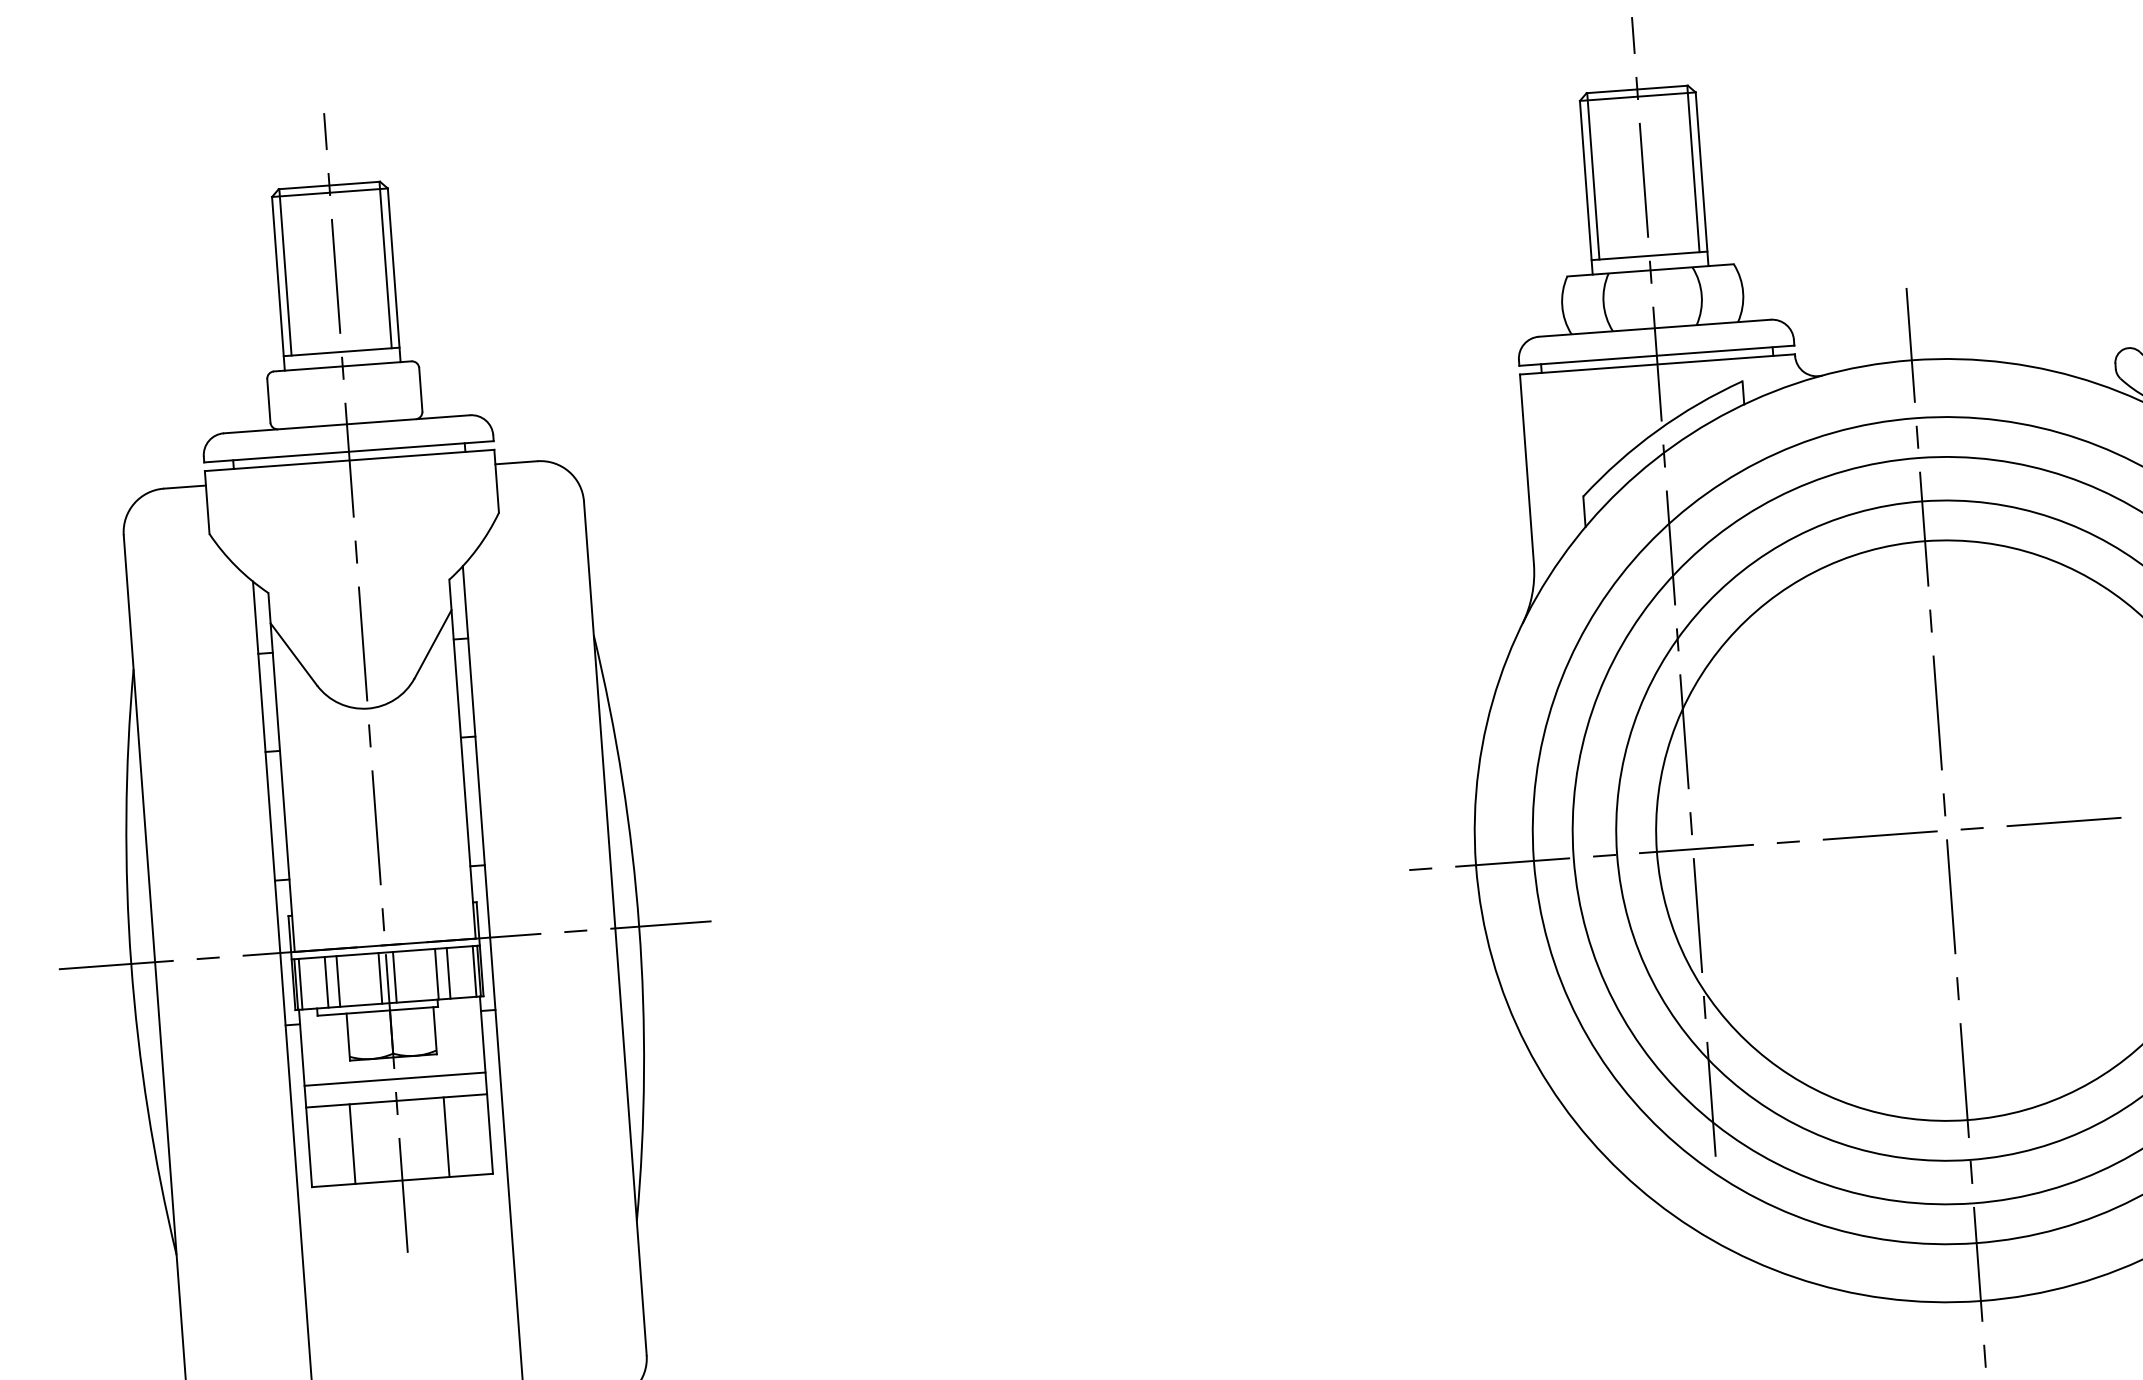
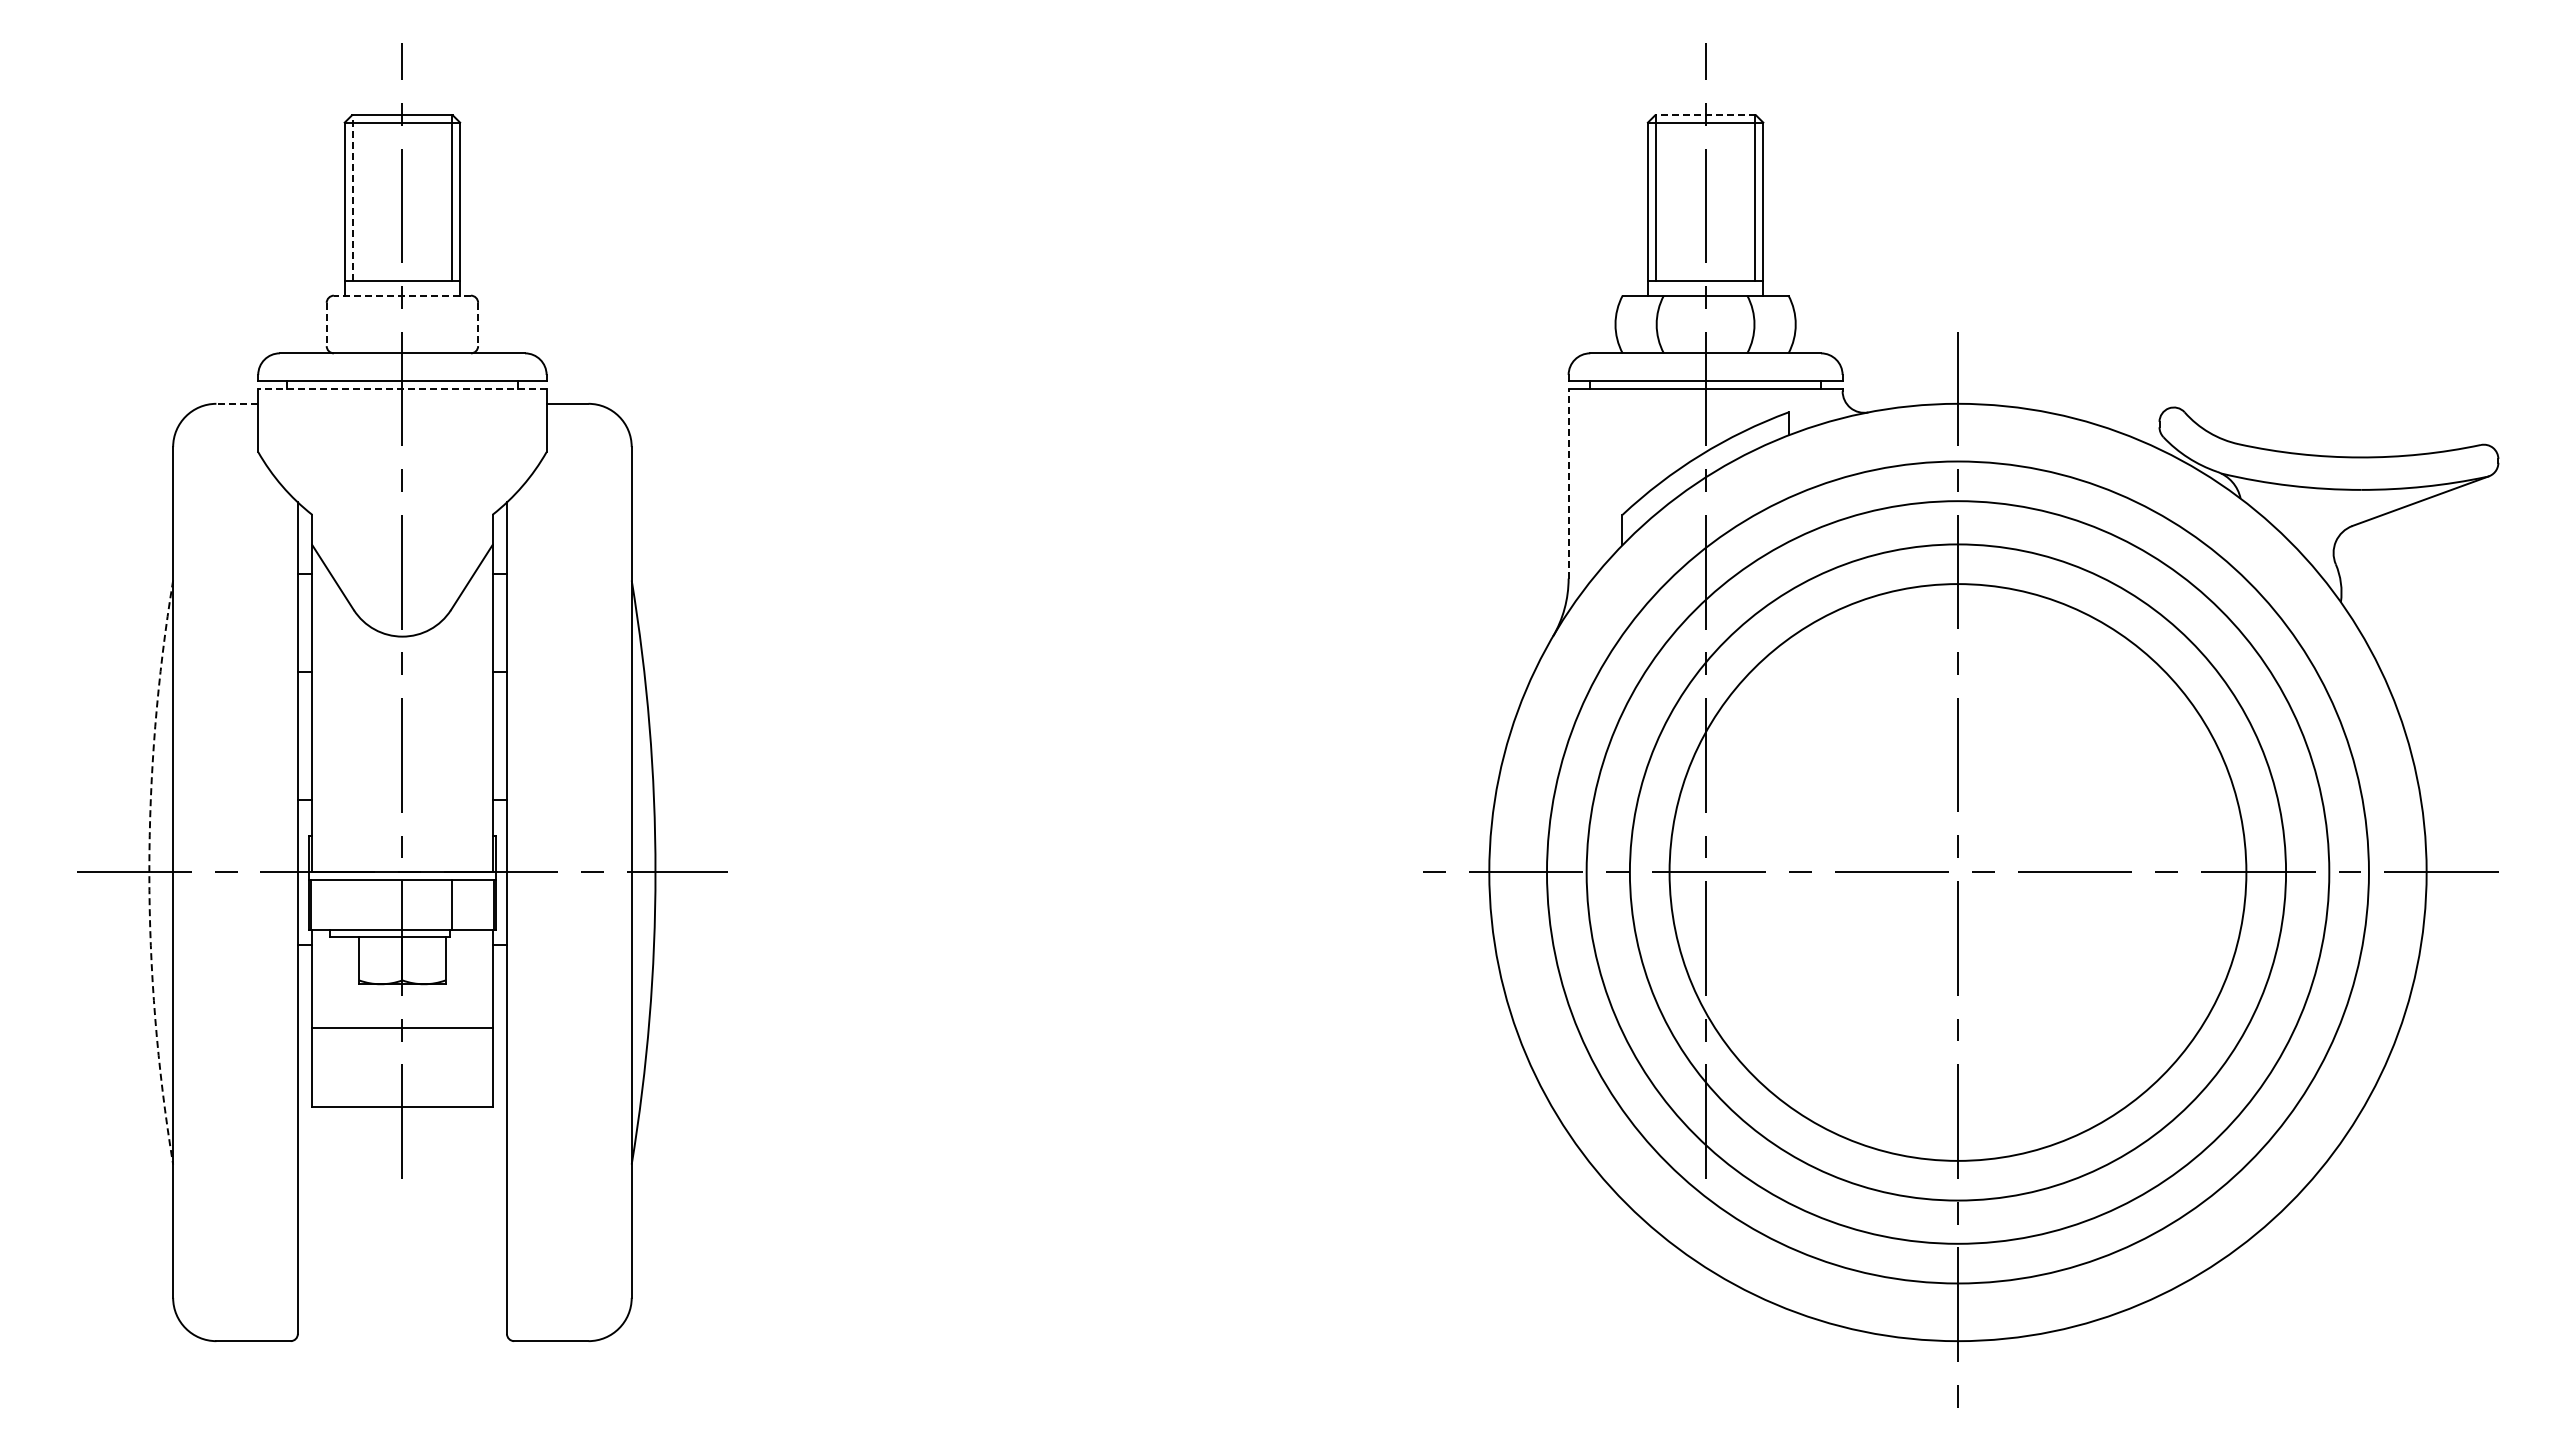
line: (1637, 89) -> (1705, 115), solid -> dashed
line: (285, 272) -> (352, 198), solid -> dashed
line: (341, 366) -> (401, 295), solid -> dashed
line: (421, 389) -> (478, 324), solid -> dashed
line: (268, 400) -> (326, 324), solid -> dashed
line: (348, 460) -> (401, 389), solid -> dashed
line: (1526, 469) -> (1568, 484), solid -> dashed
line: (185, 486) -> (237, 403), solid -> dashed
arc: (131, 963) -> (149, 872), solid -> dashed
line: (474, 971) -> (489, 904), removed
line: (448, 972) -> (463, 904), removed
line: (394, 976) -> (409, 904), removed
line: (380, 977) -> (395, 904), removed
line: (326, 981) -> (341, 904), removed
line: (338, 981) -> (353, 904), removed
line: (300, 983) -> (315, 904), removed
line: (395, 1078) -> (402, 1005), removed
line: (446, 1136) -> (449, 1066), removed
line: (352, 1143) -> (355, 1066), removed

